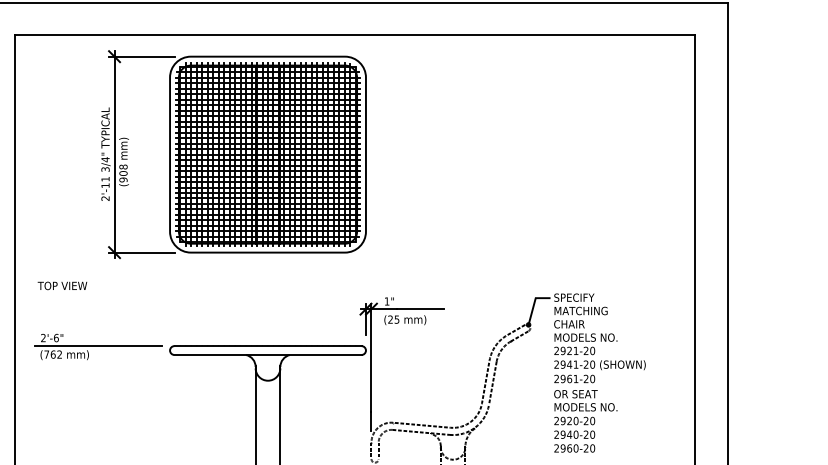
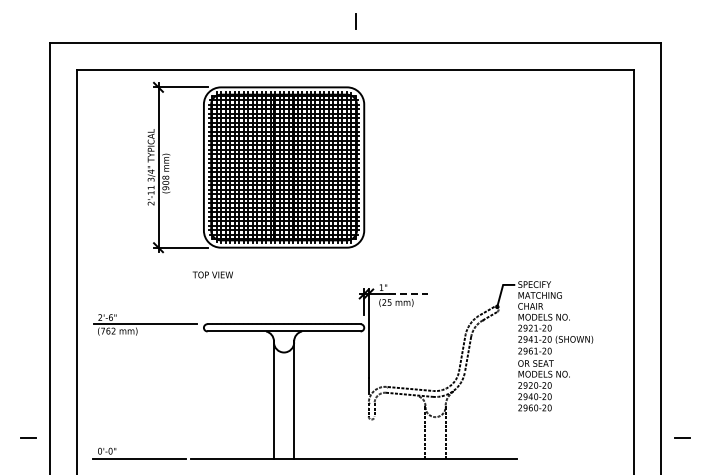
text: (61, 285) -> (212, 274), moved
line: (421, 308) -> (409, 293), solid -> dashed

